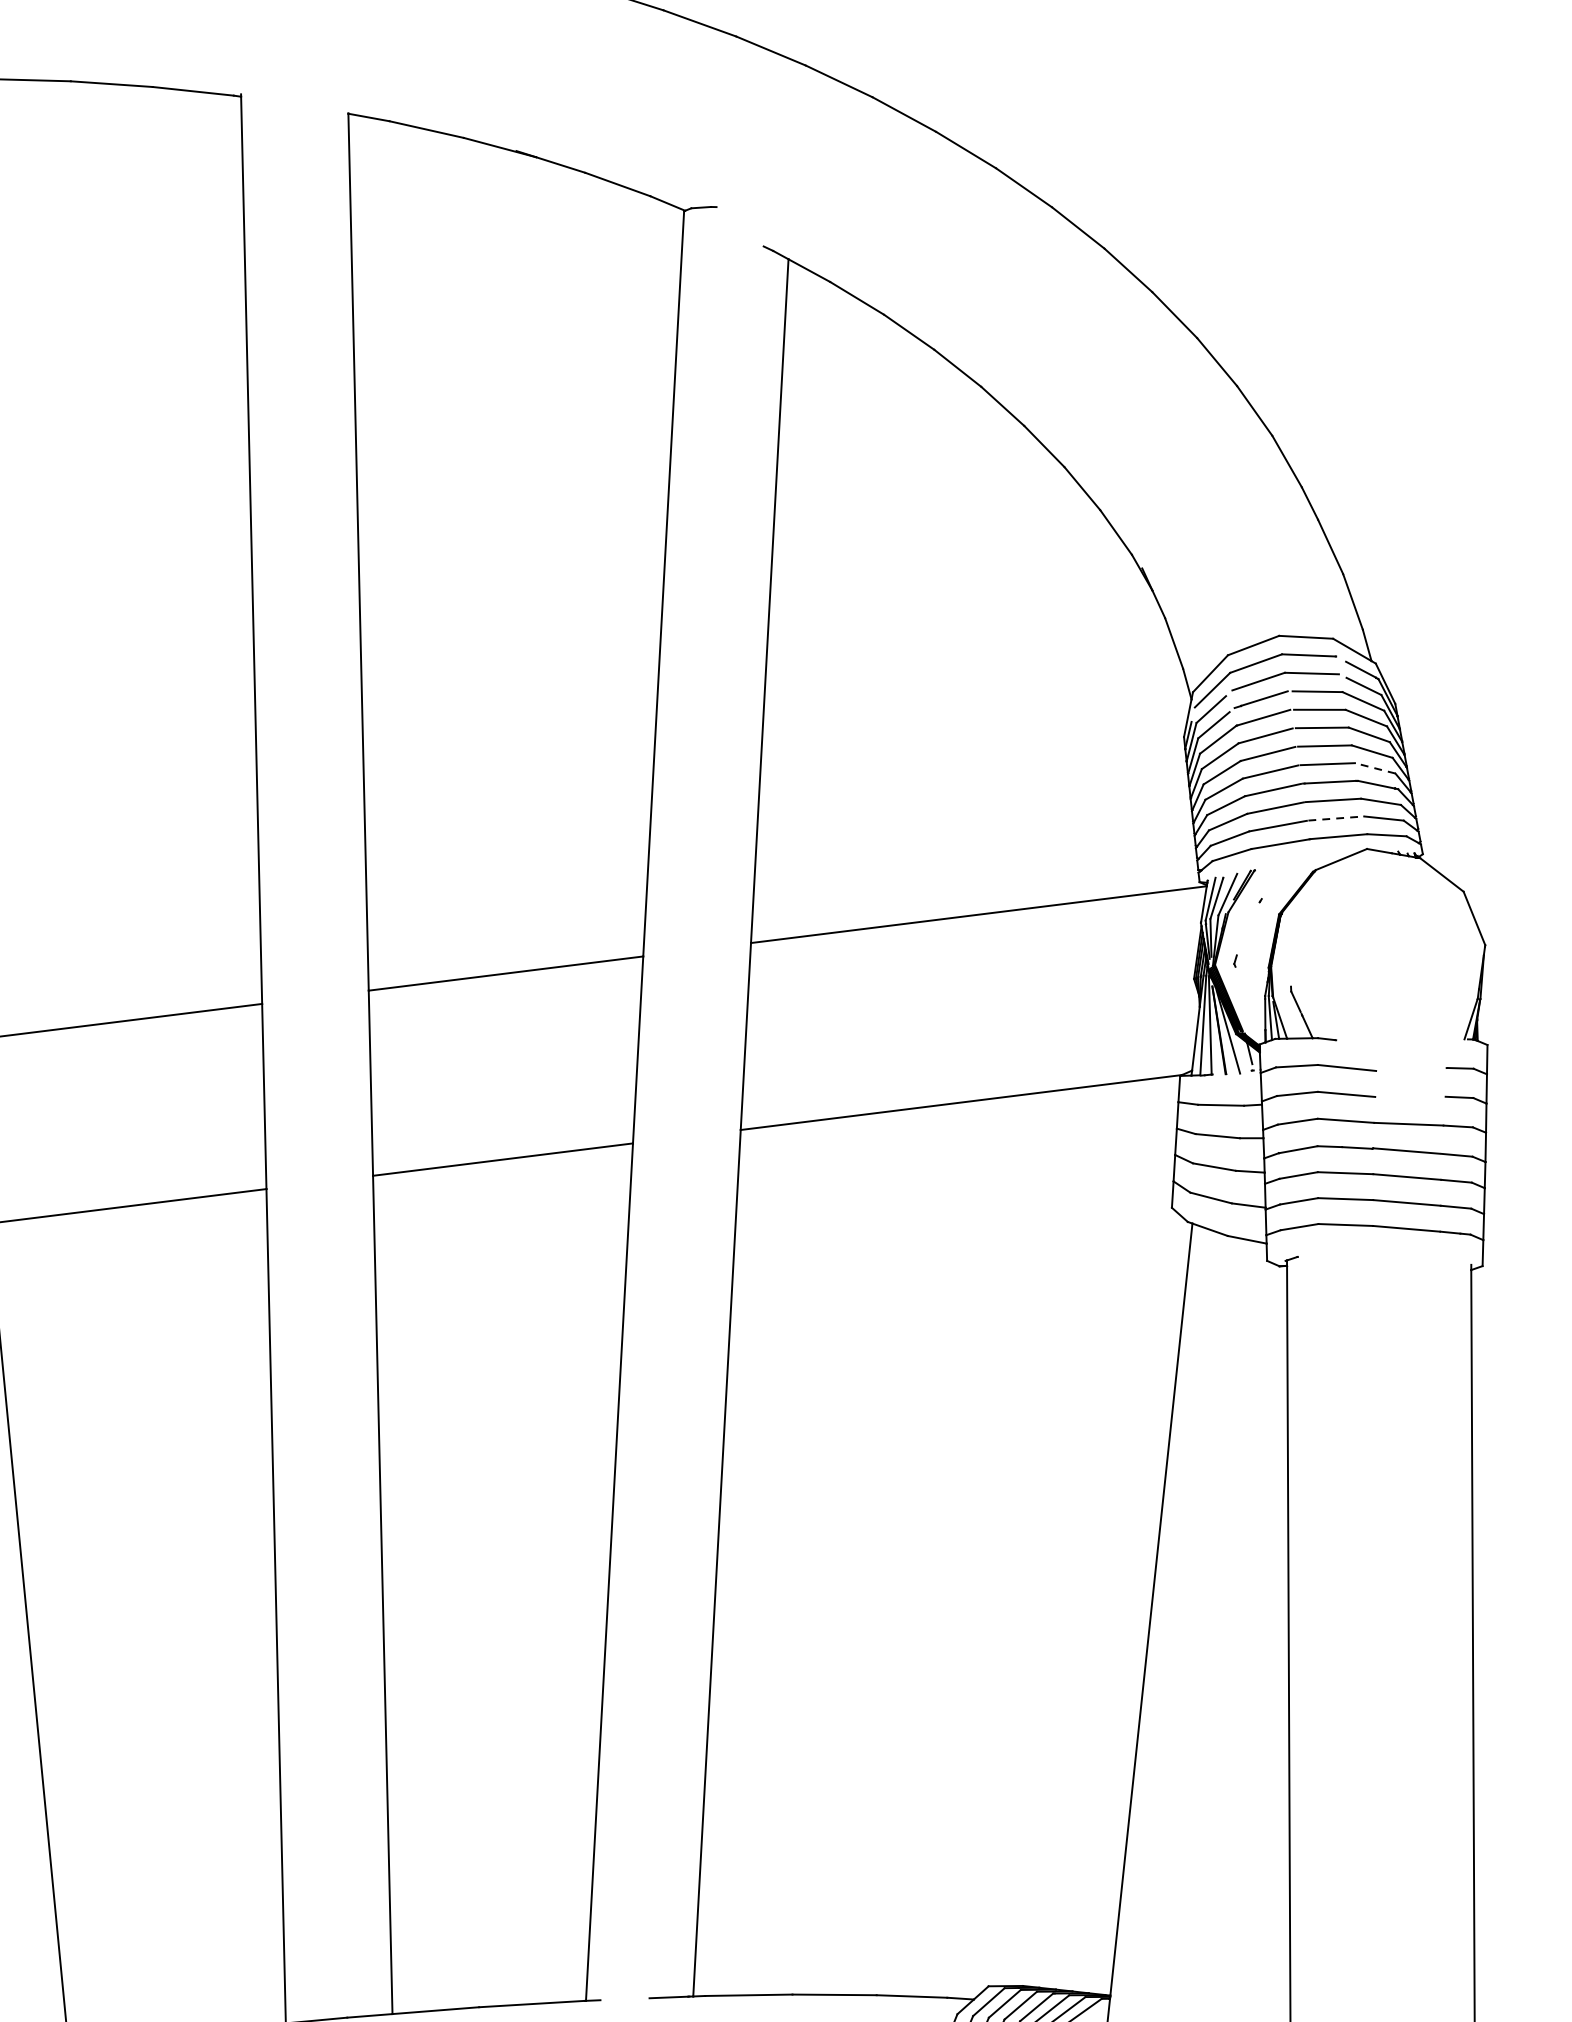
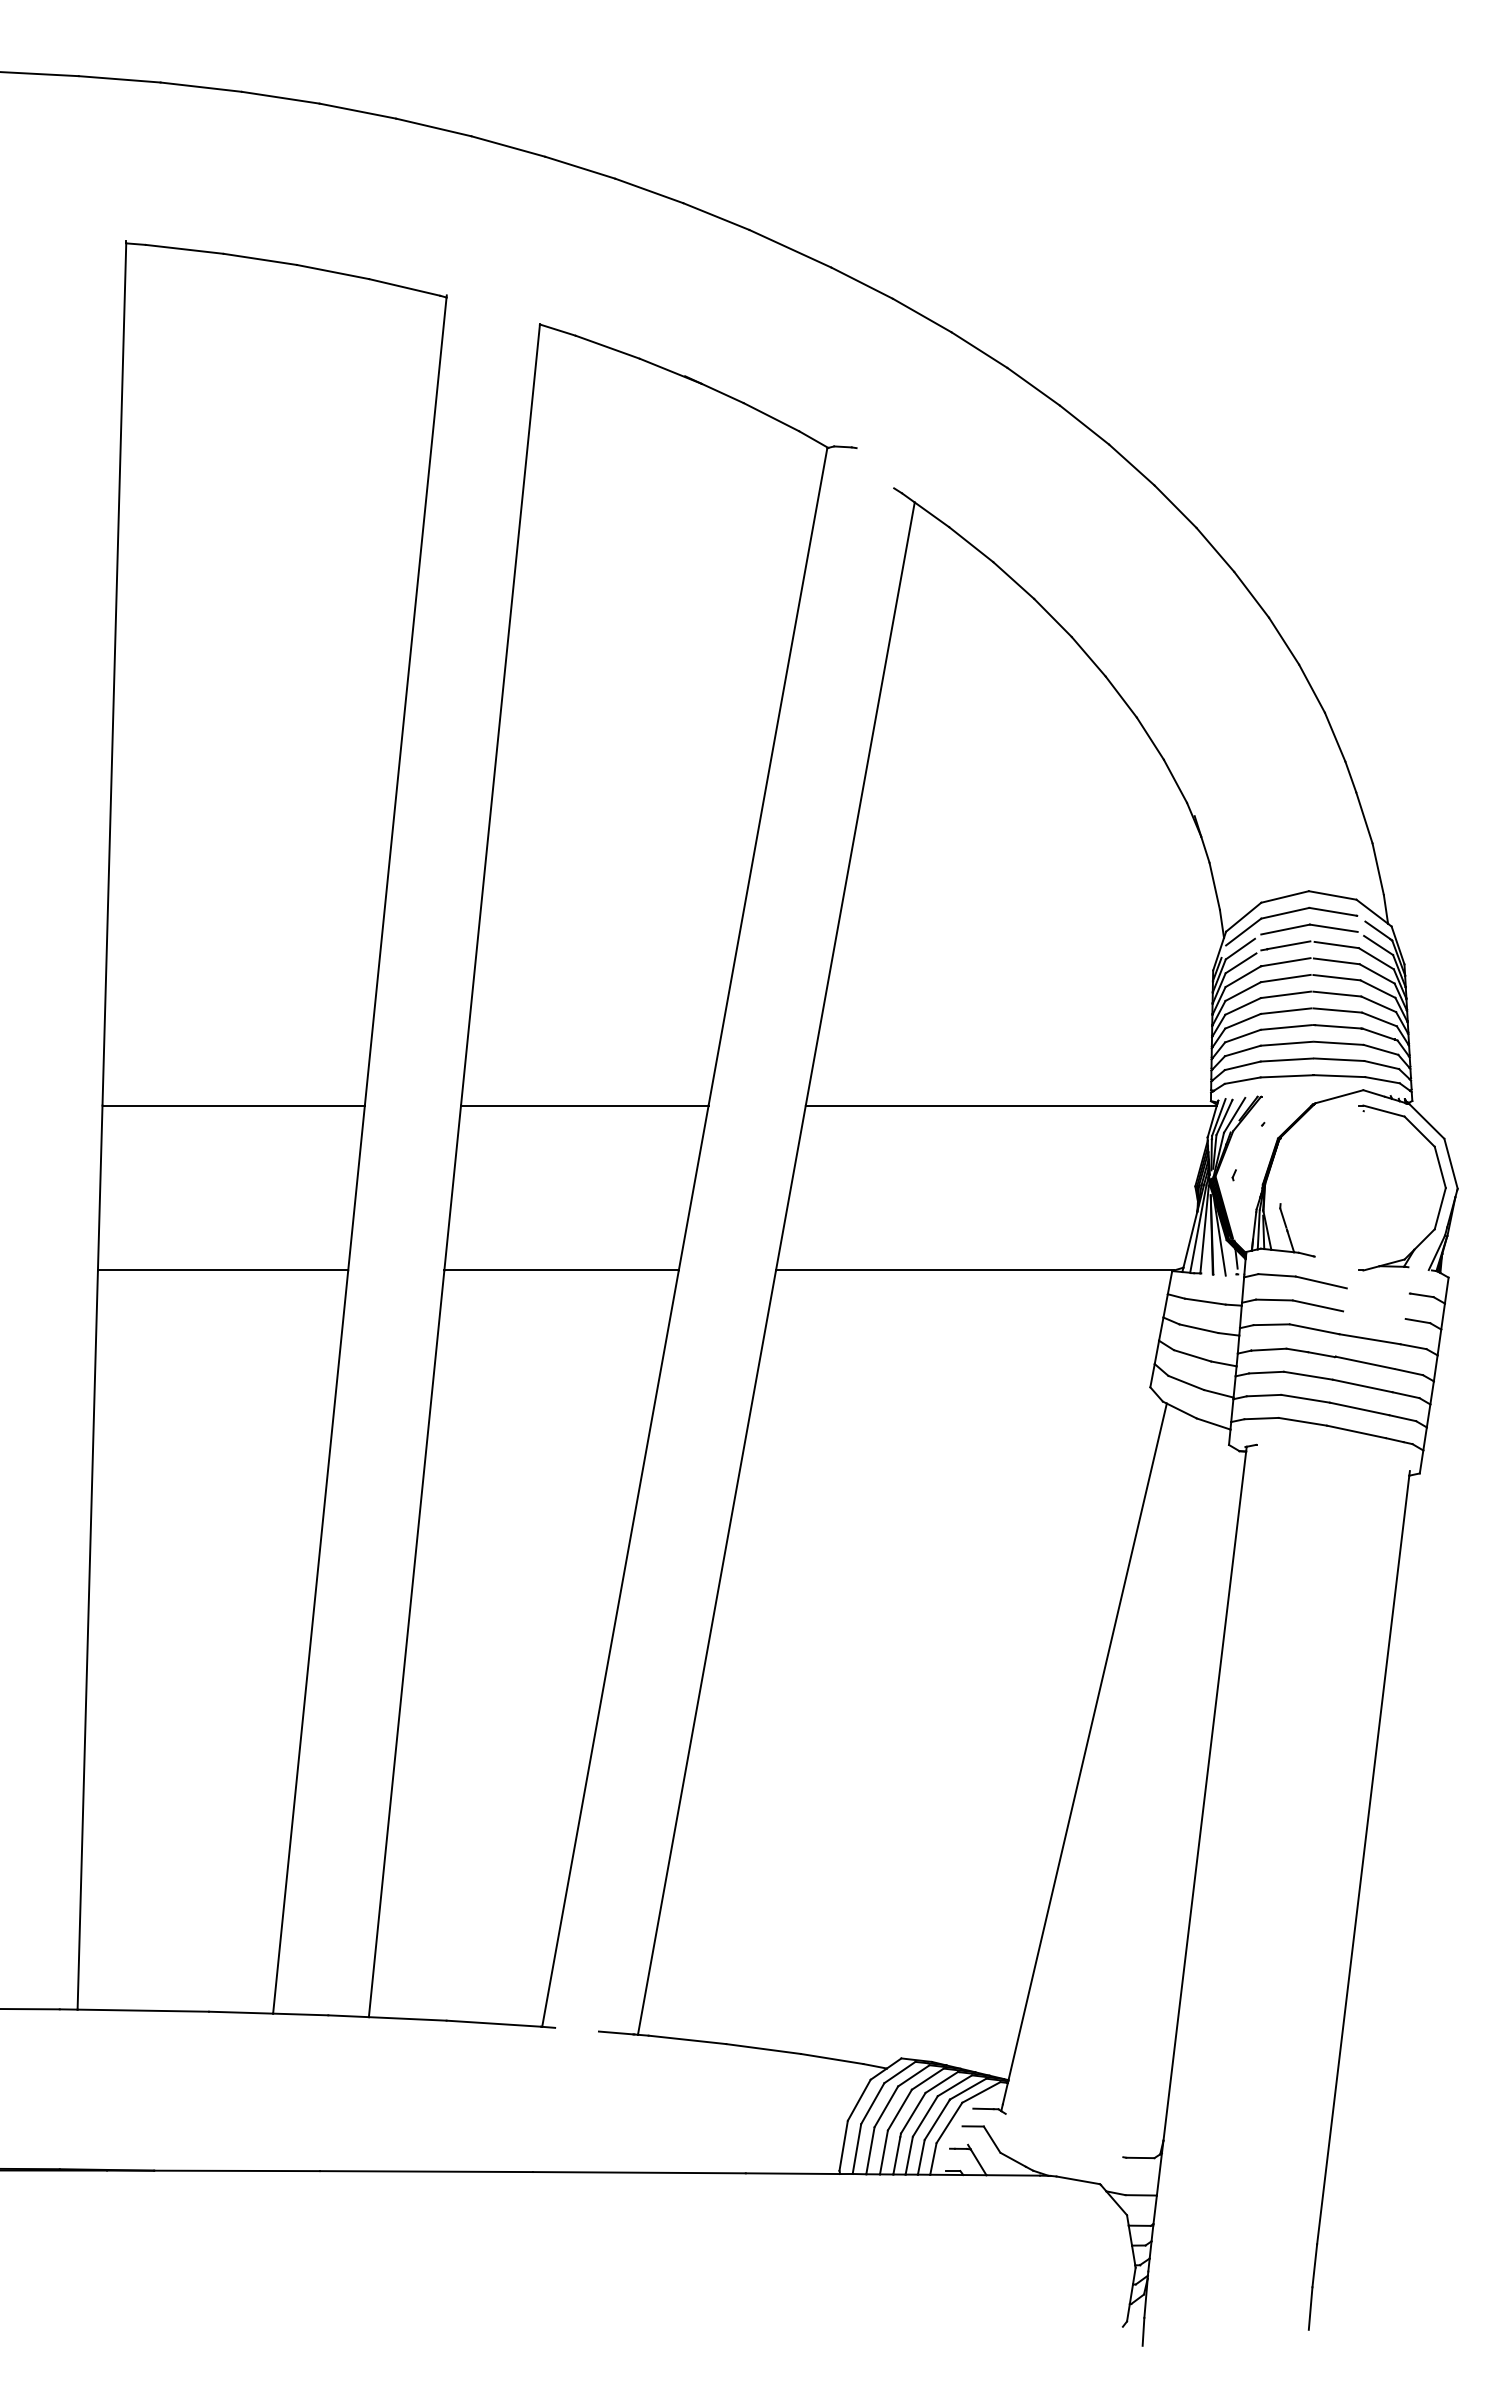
line: (1375, 768) -> (1379, 1019), dashed -> solid
line: (1336, 818) -> (1339, 1059), dashed -> solid
part: (1465, 933) -> (1441, 1176), added

